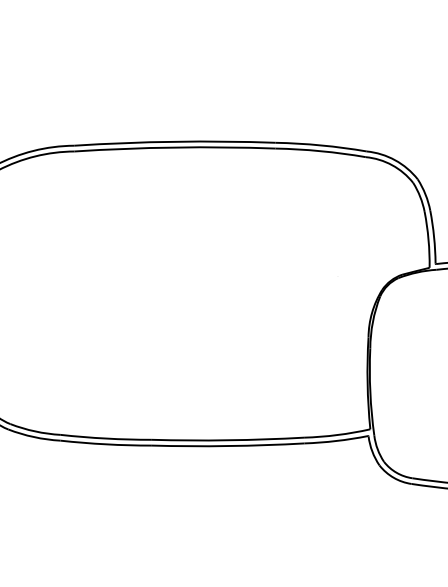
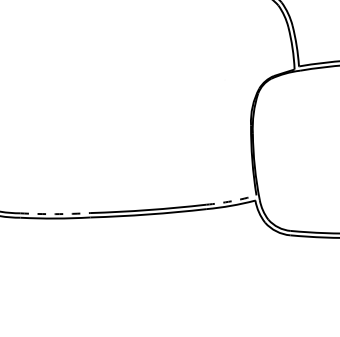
arc: (337, 435) -> (231, 201), solid -> dashed
arc: (106, 438) -> (55, 214), solid -> dashed

